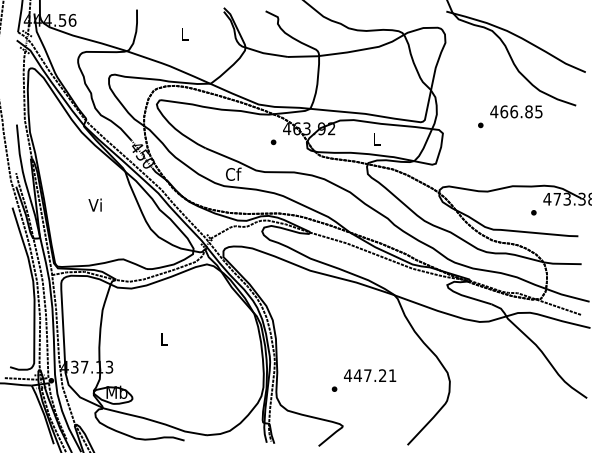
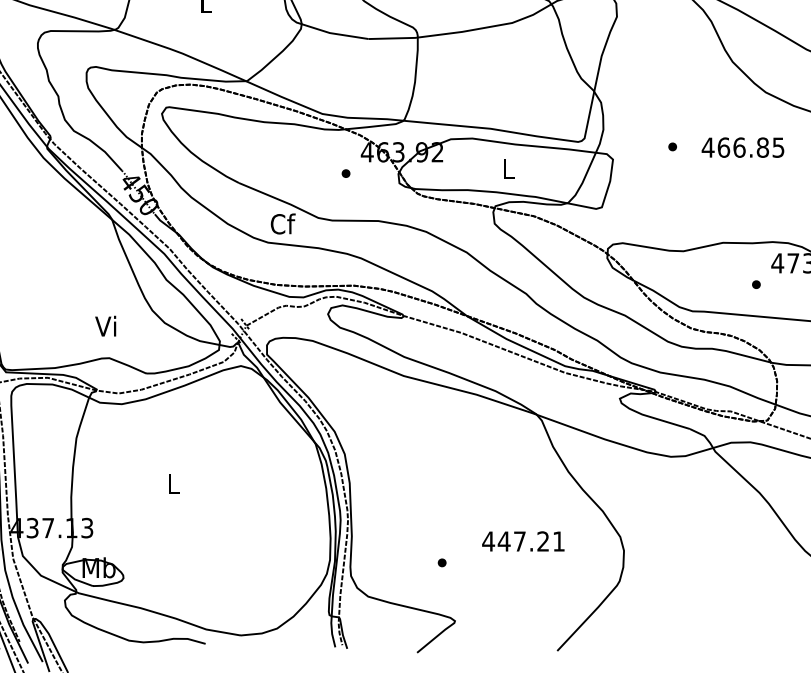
text: (516, 111) -> (743, 147), moved
text: (94, 204) -> (104, 325), moved
text: (370, 375) -> (524, 541), moved

